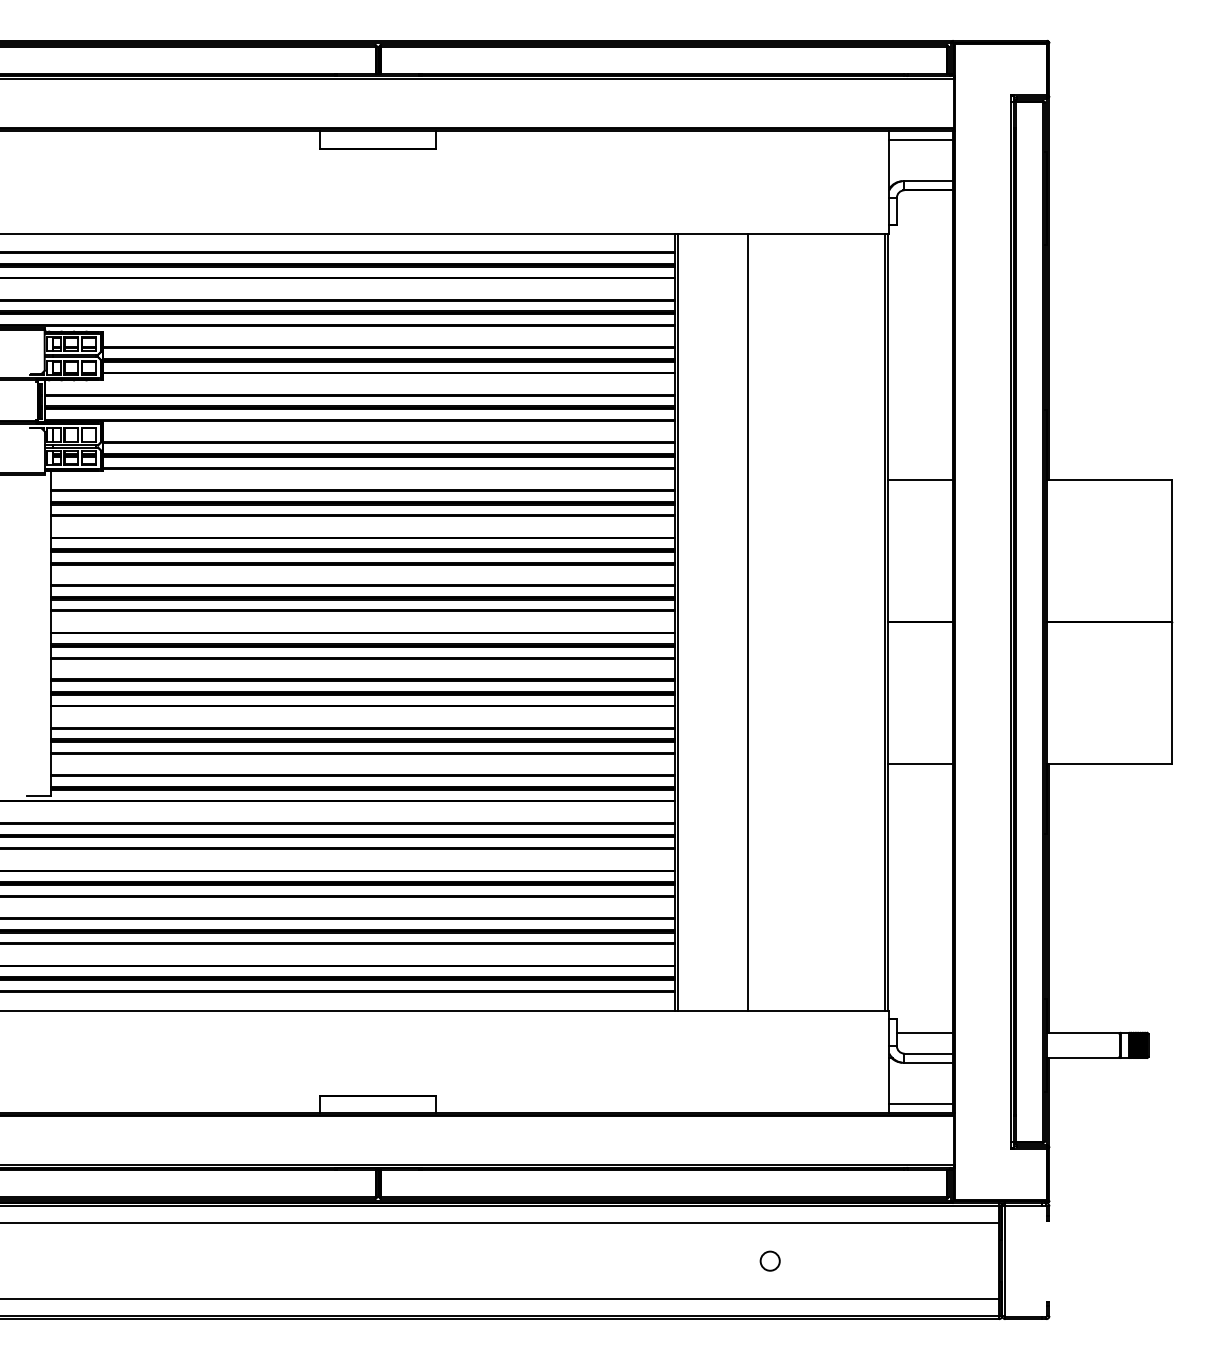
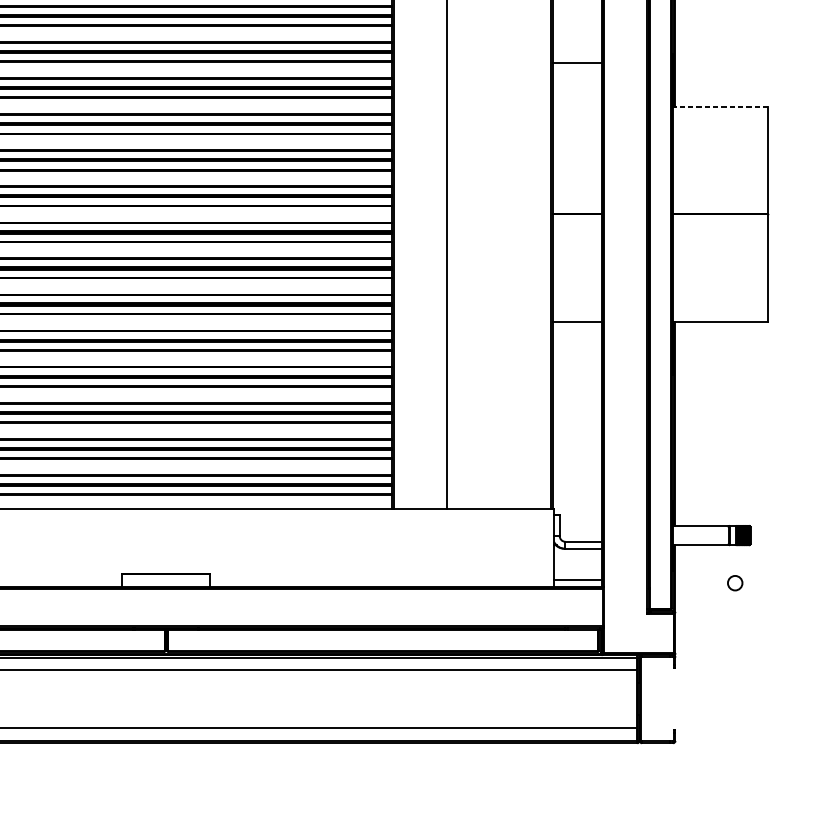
line: (919, 479) -> (576, 63), moved
line: (1109, 479) -> (721, 106), solid -> dashed
line: (924, 1032) -> (580, 525), removed
circle: (769, 1260) -> (734, 582), moved

